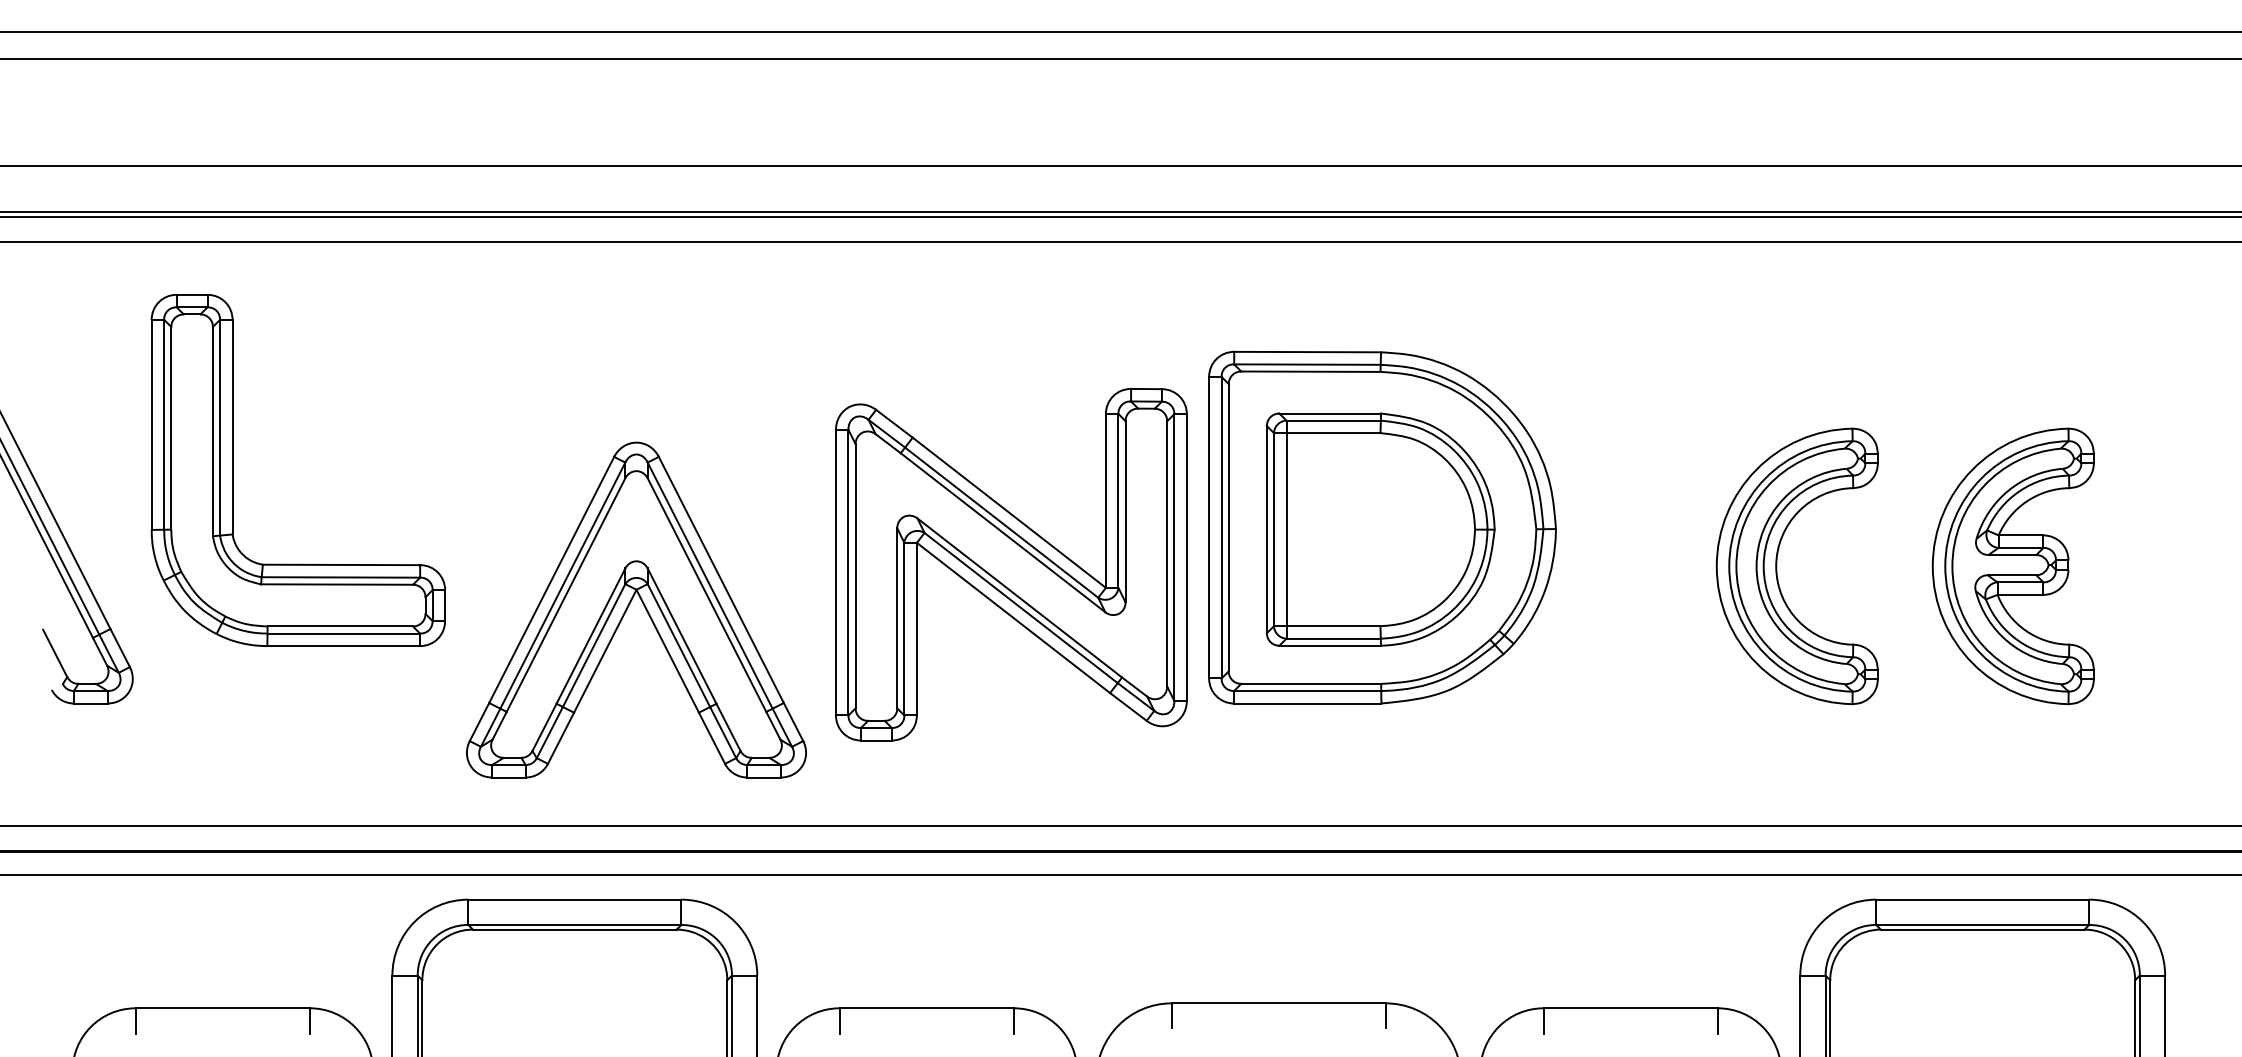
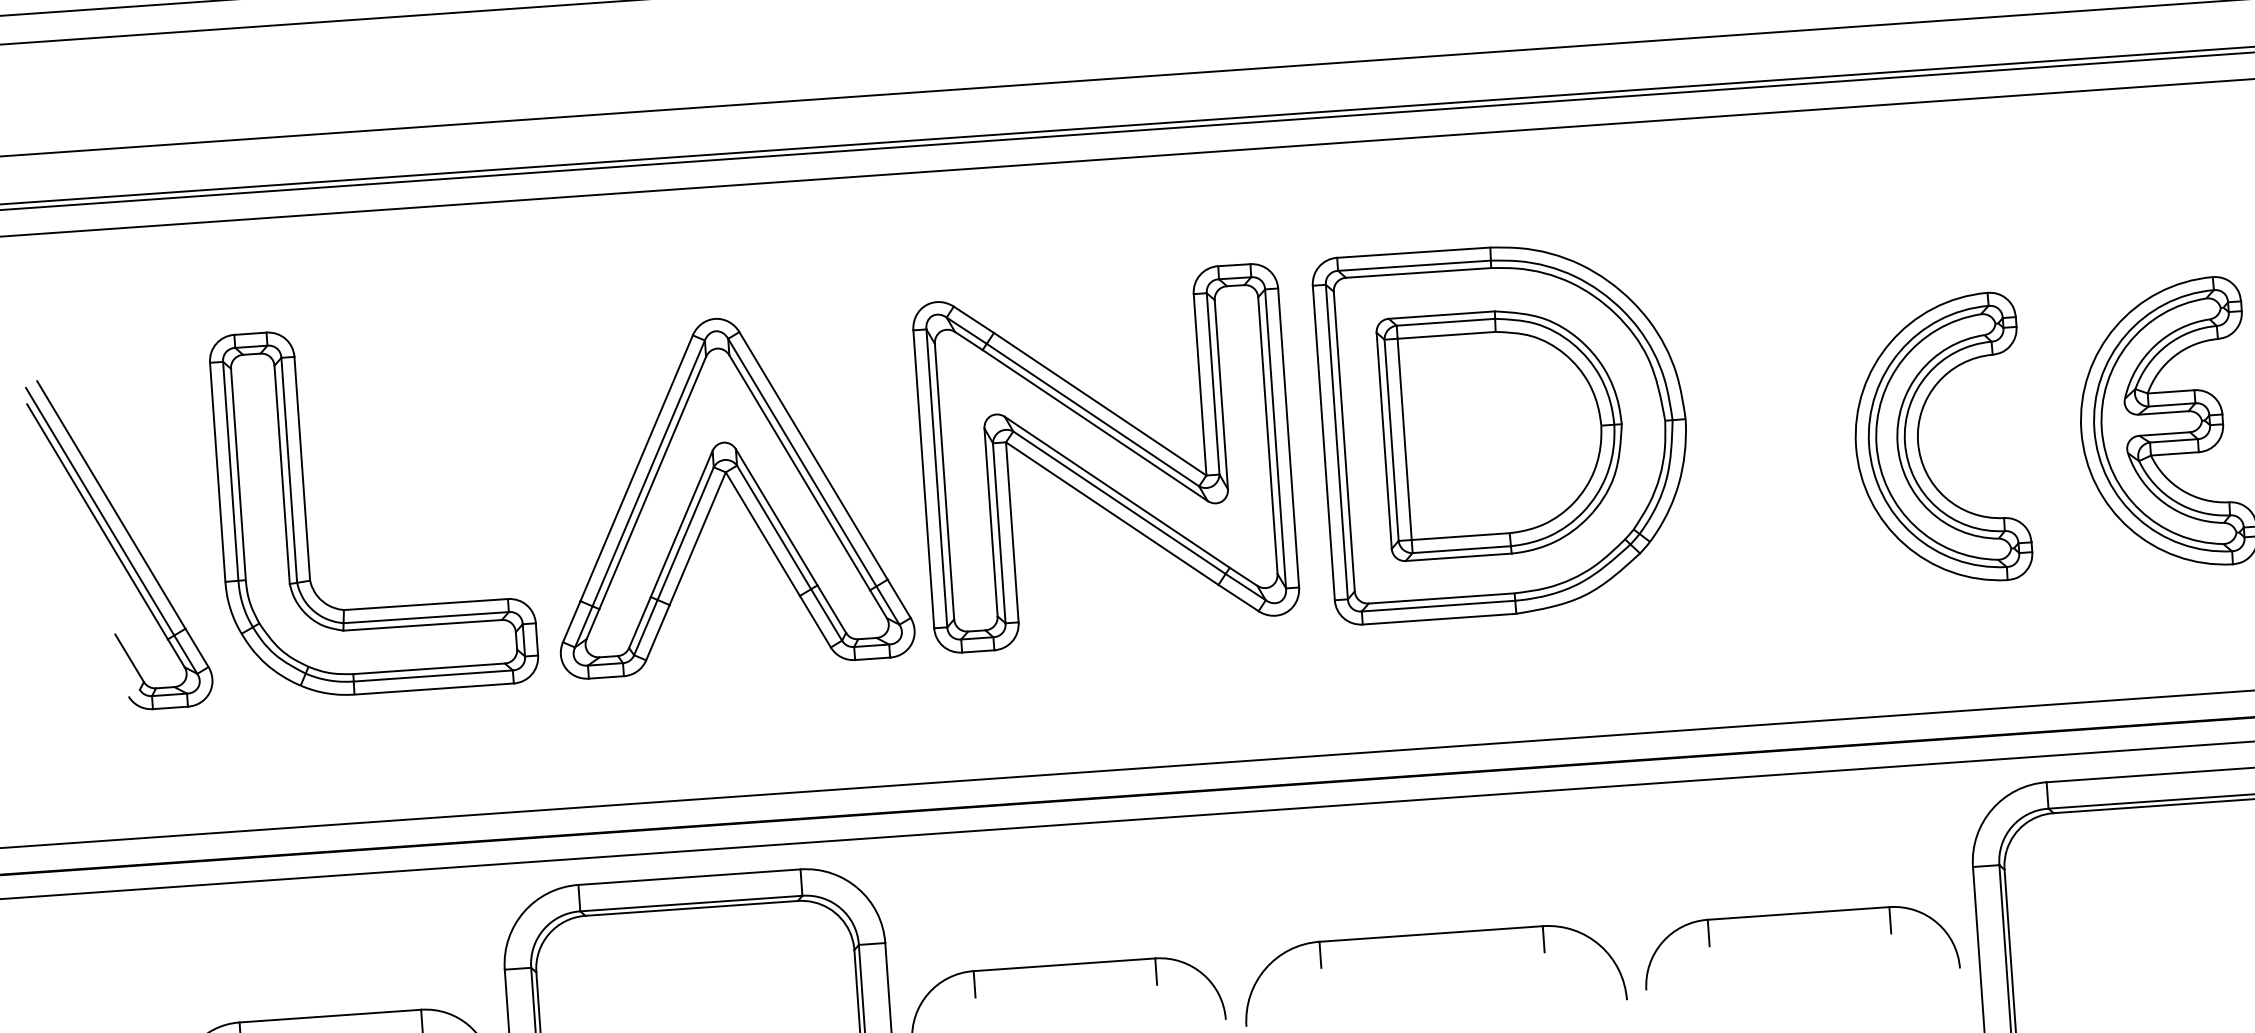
part: (233, 470) -> (306, 513), moved
part: (1011, 564) -> (1106, 458), moved
part: (629, 606) -> (719, 490), moved

